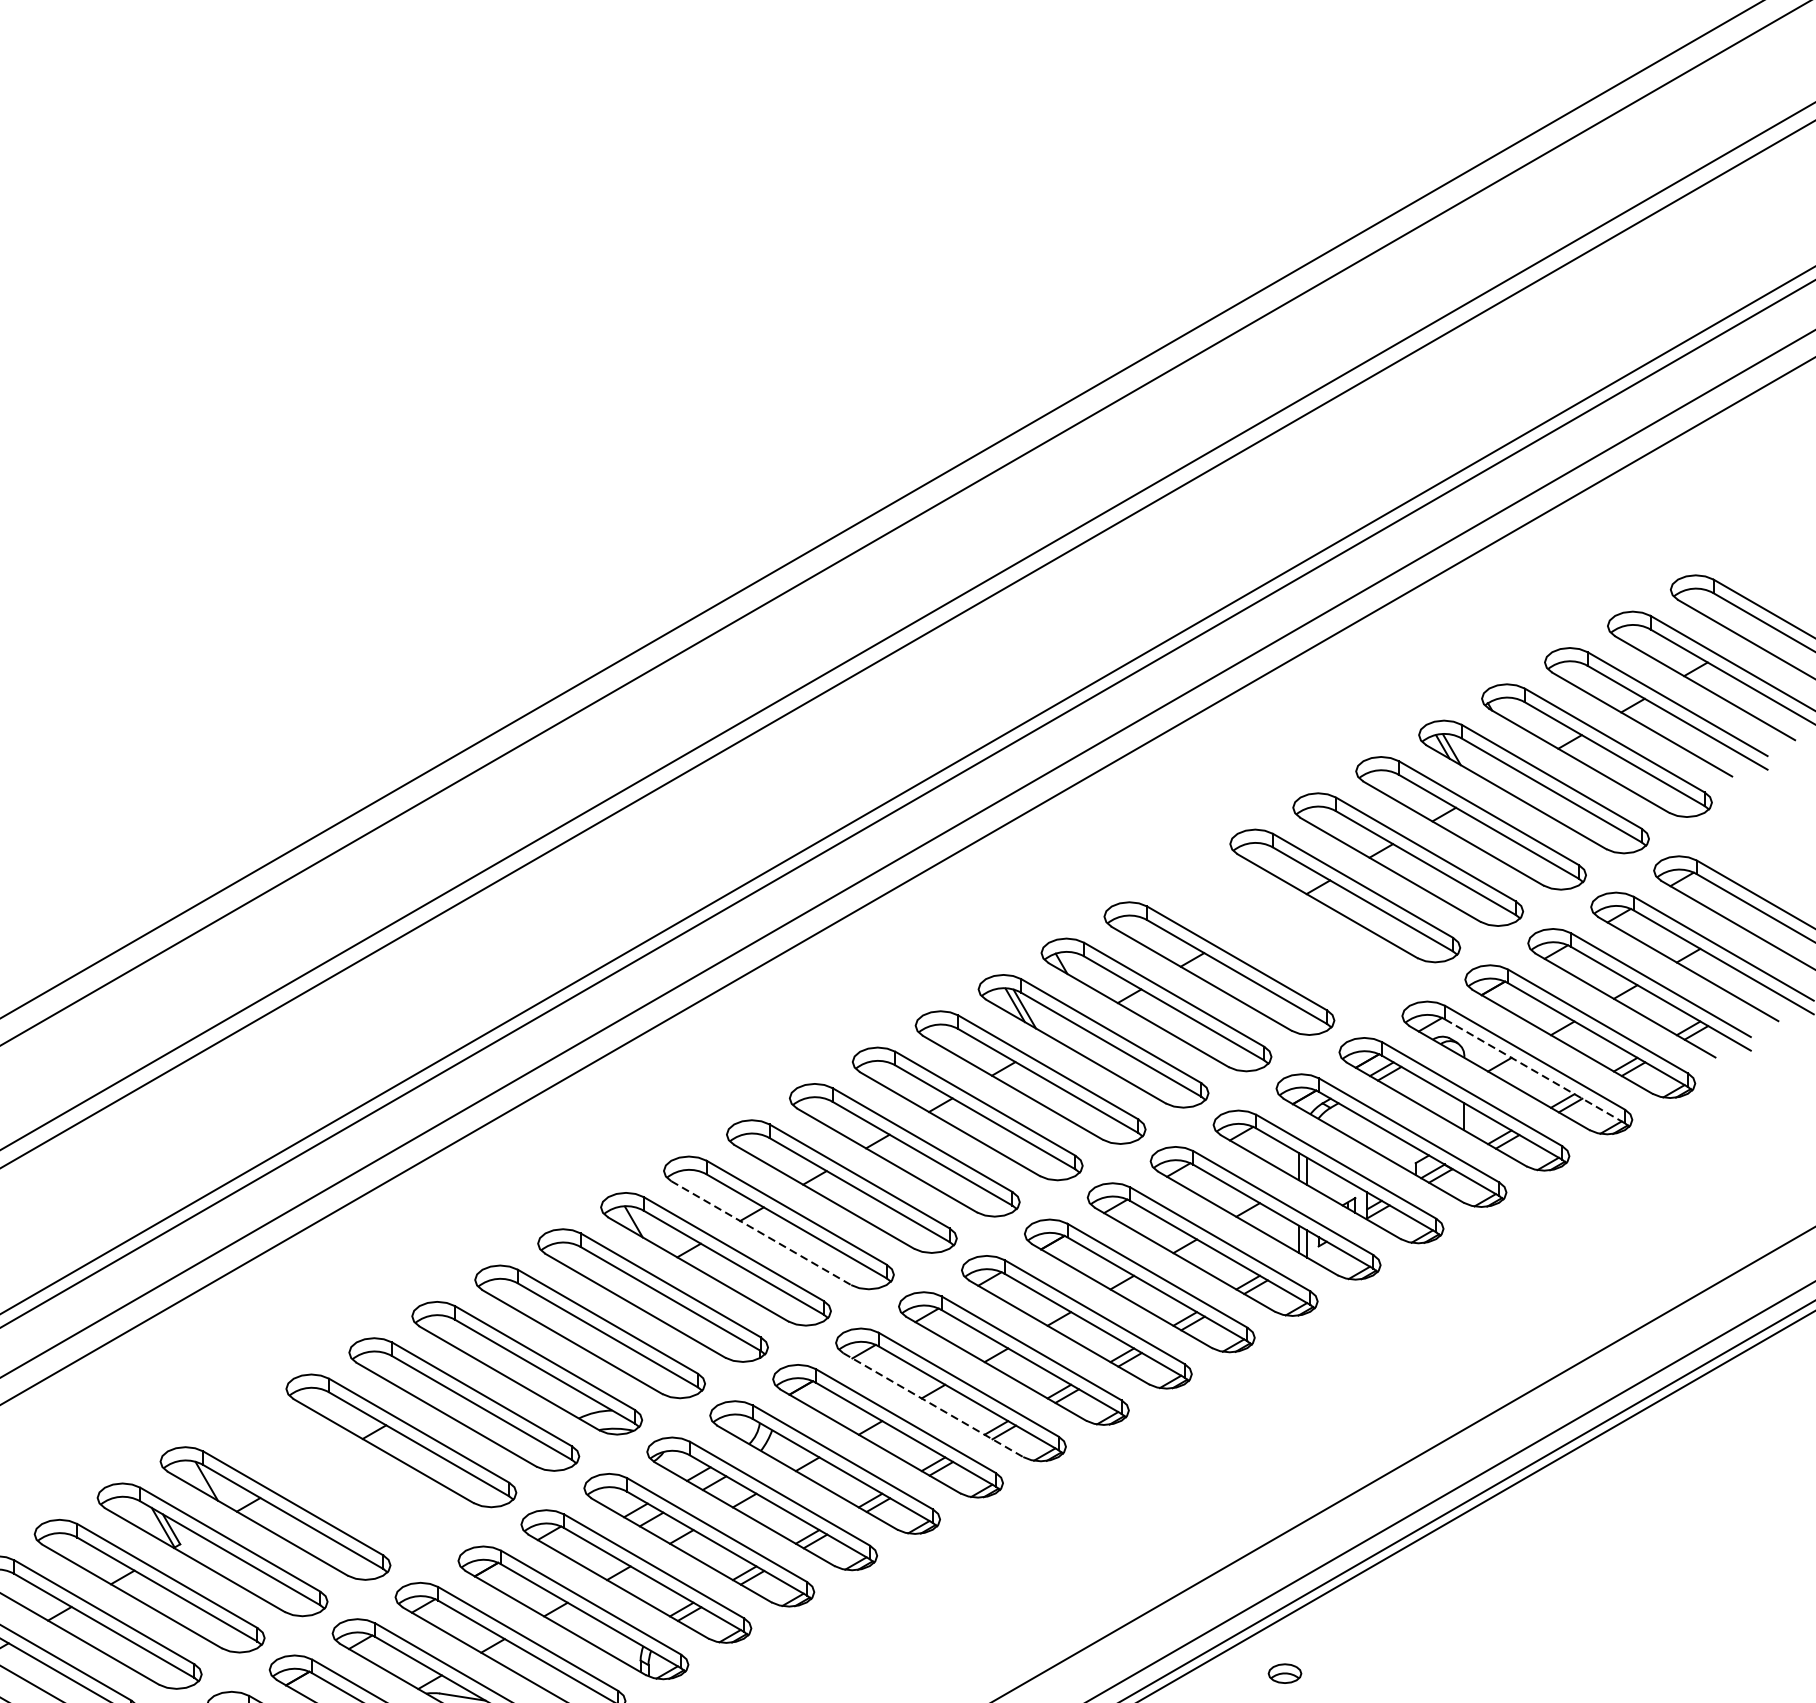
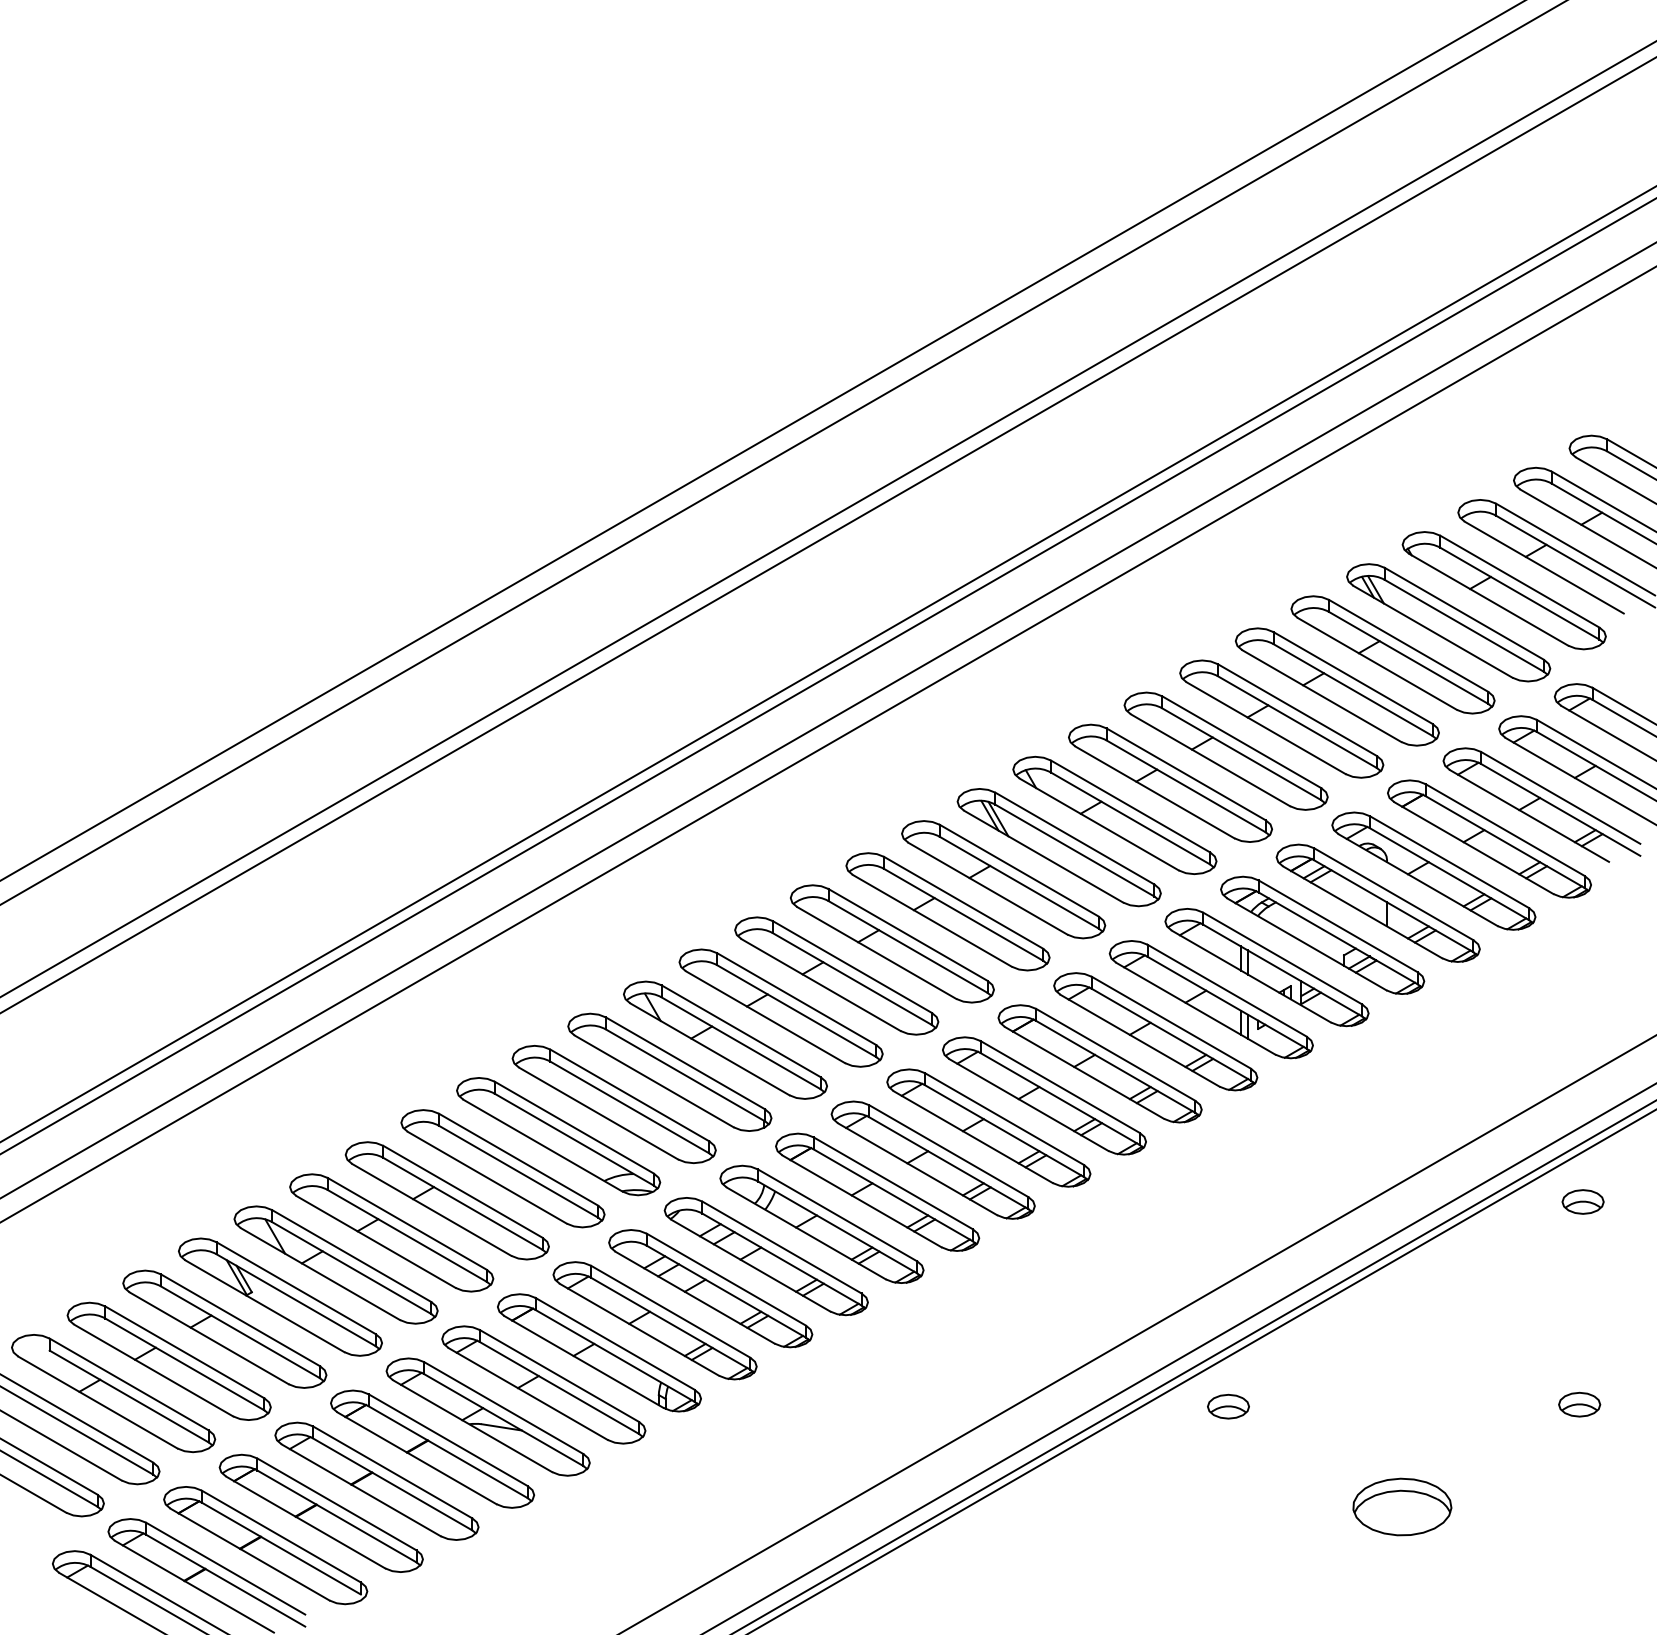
part: (1281, 931) -> (1225, 750), added
line: (1535, 1071) -> (1449, 874), dashed -> solid
line: (761, 1233) -> (765, 1017), dashed -> solid
line: (933, 1405) -> (917, 1169), dashed -> solid
part: (1685, 1441) -> (1582, 1201), added
part: (338, 1476) -> (391, 1232), added
part: (1682, 1671) -> (1579, 1404), added
part: (1285, 1673) -> (1228, 1406), size x1.43

